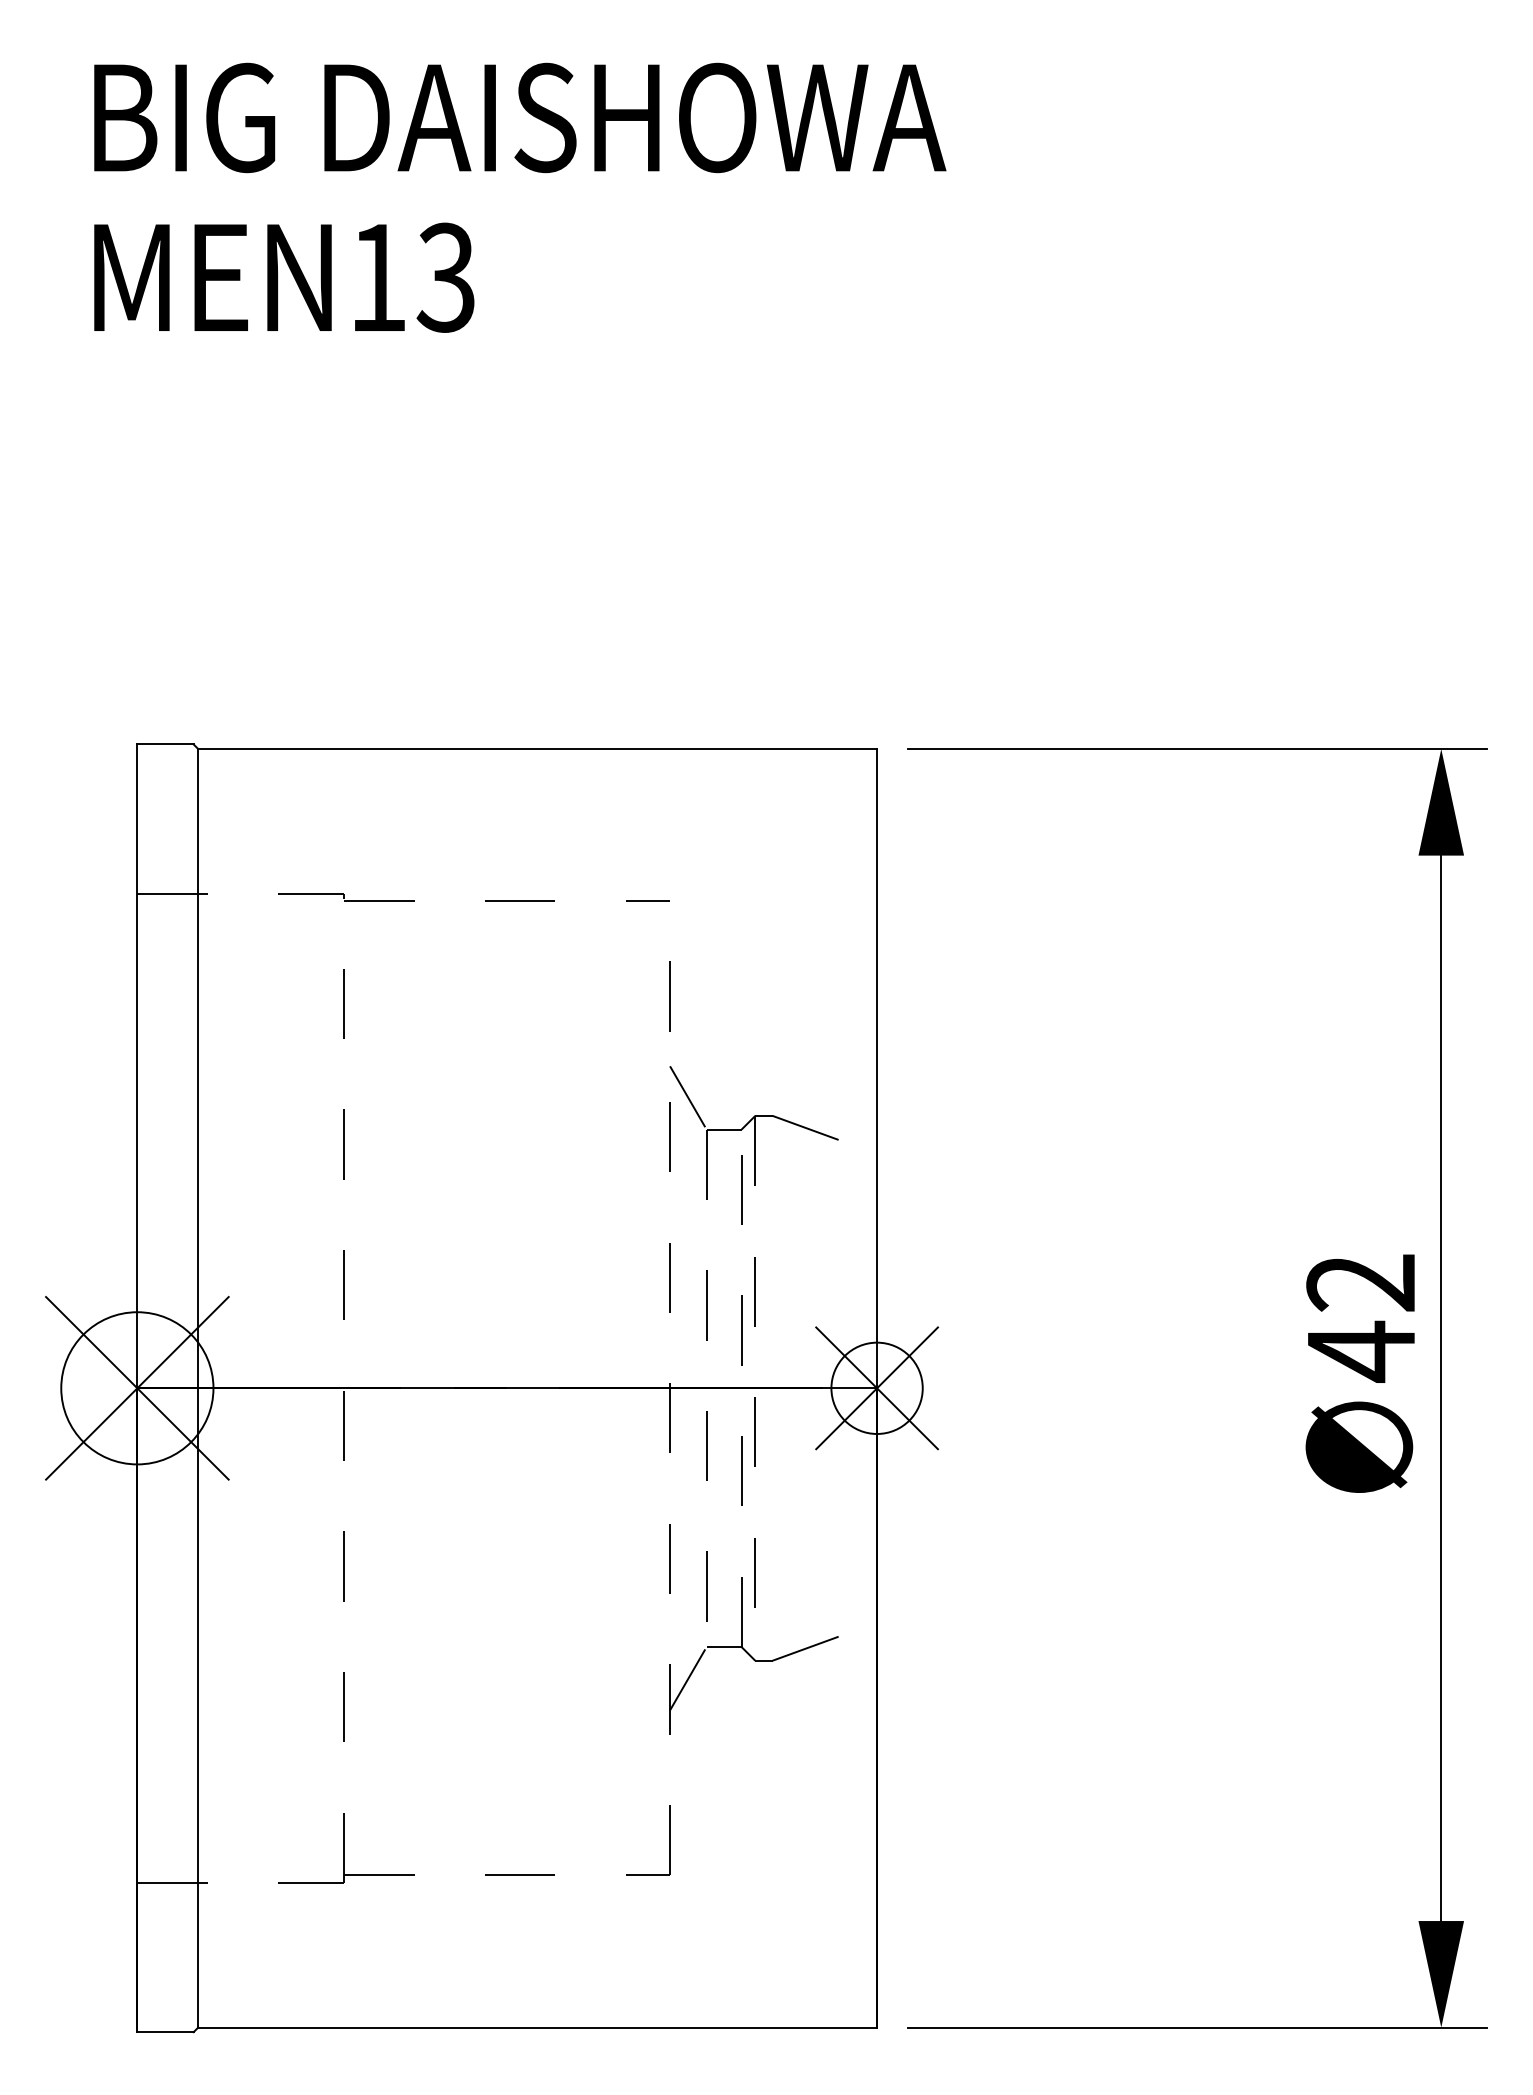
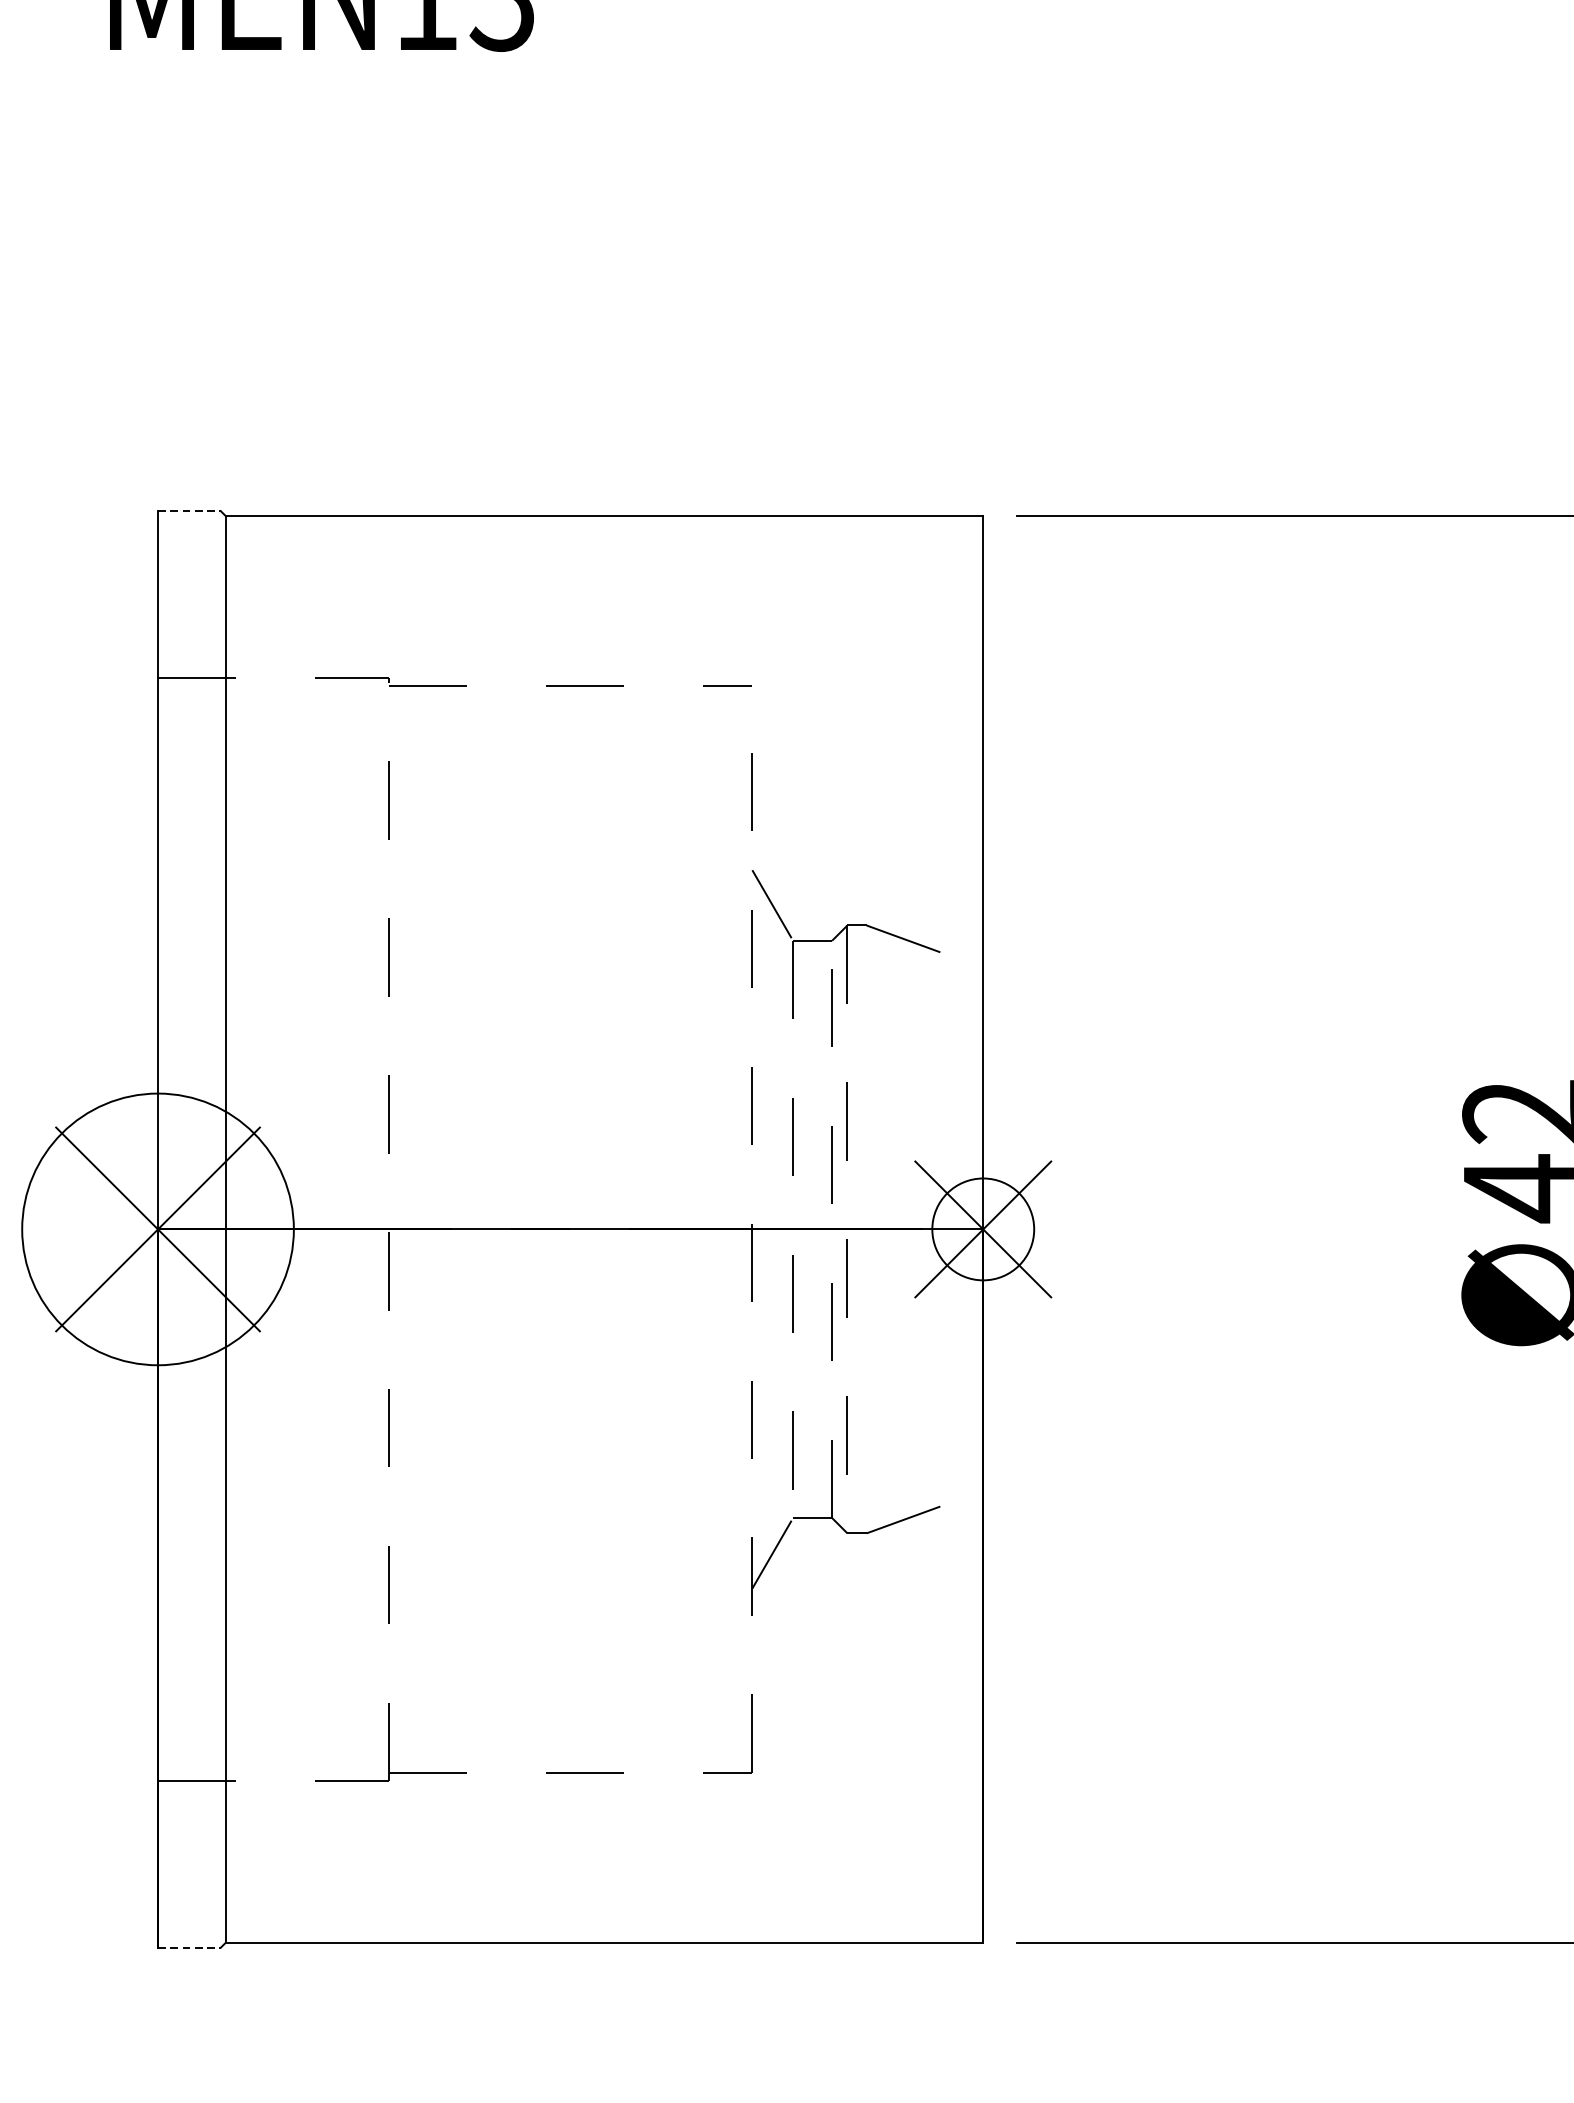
line: (166, 744) -> (190, 511), solid -> dashed
circle: (137, 1388) -> (158, 1229), size x1.6
line: (166, 2032) -> (190, 1948), solid -> dashed

